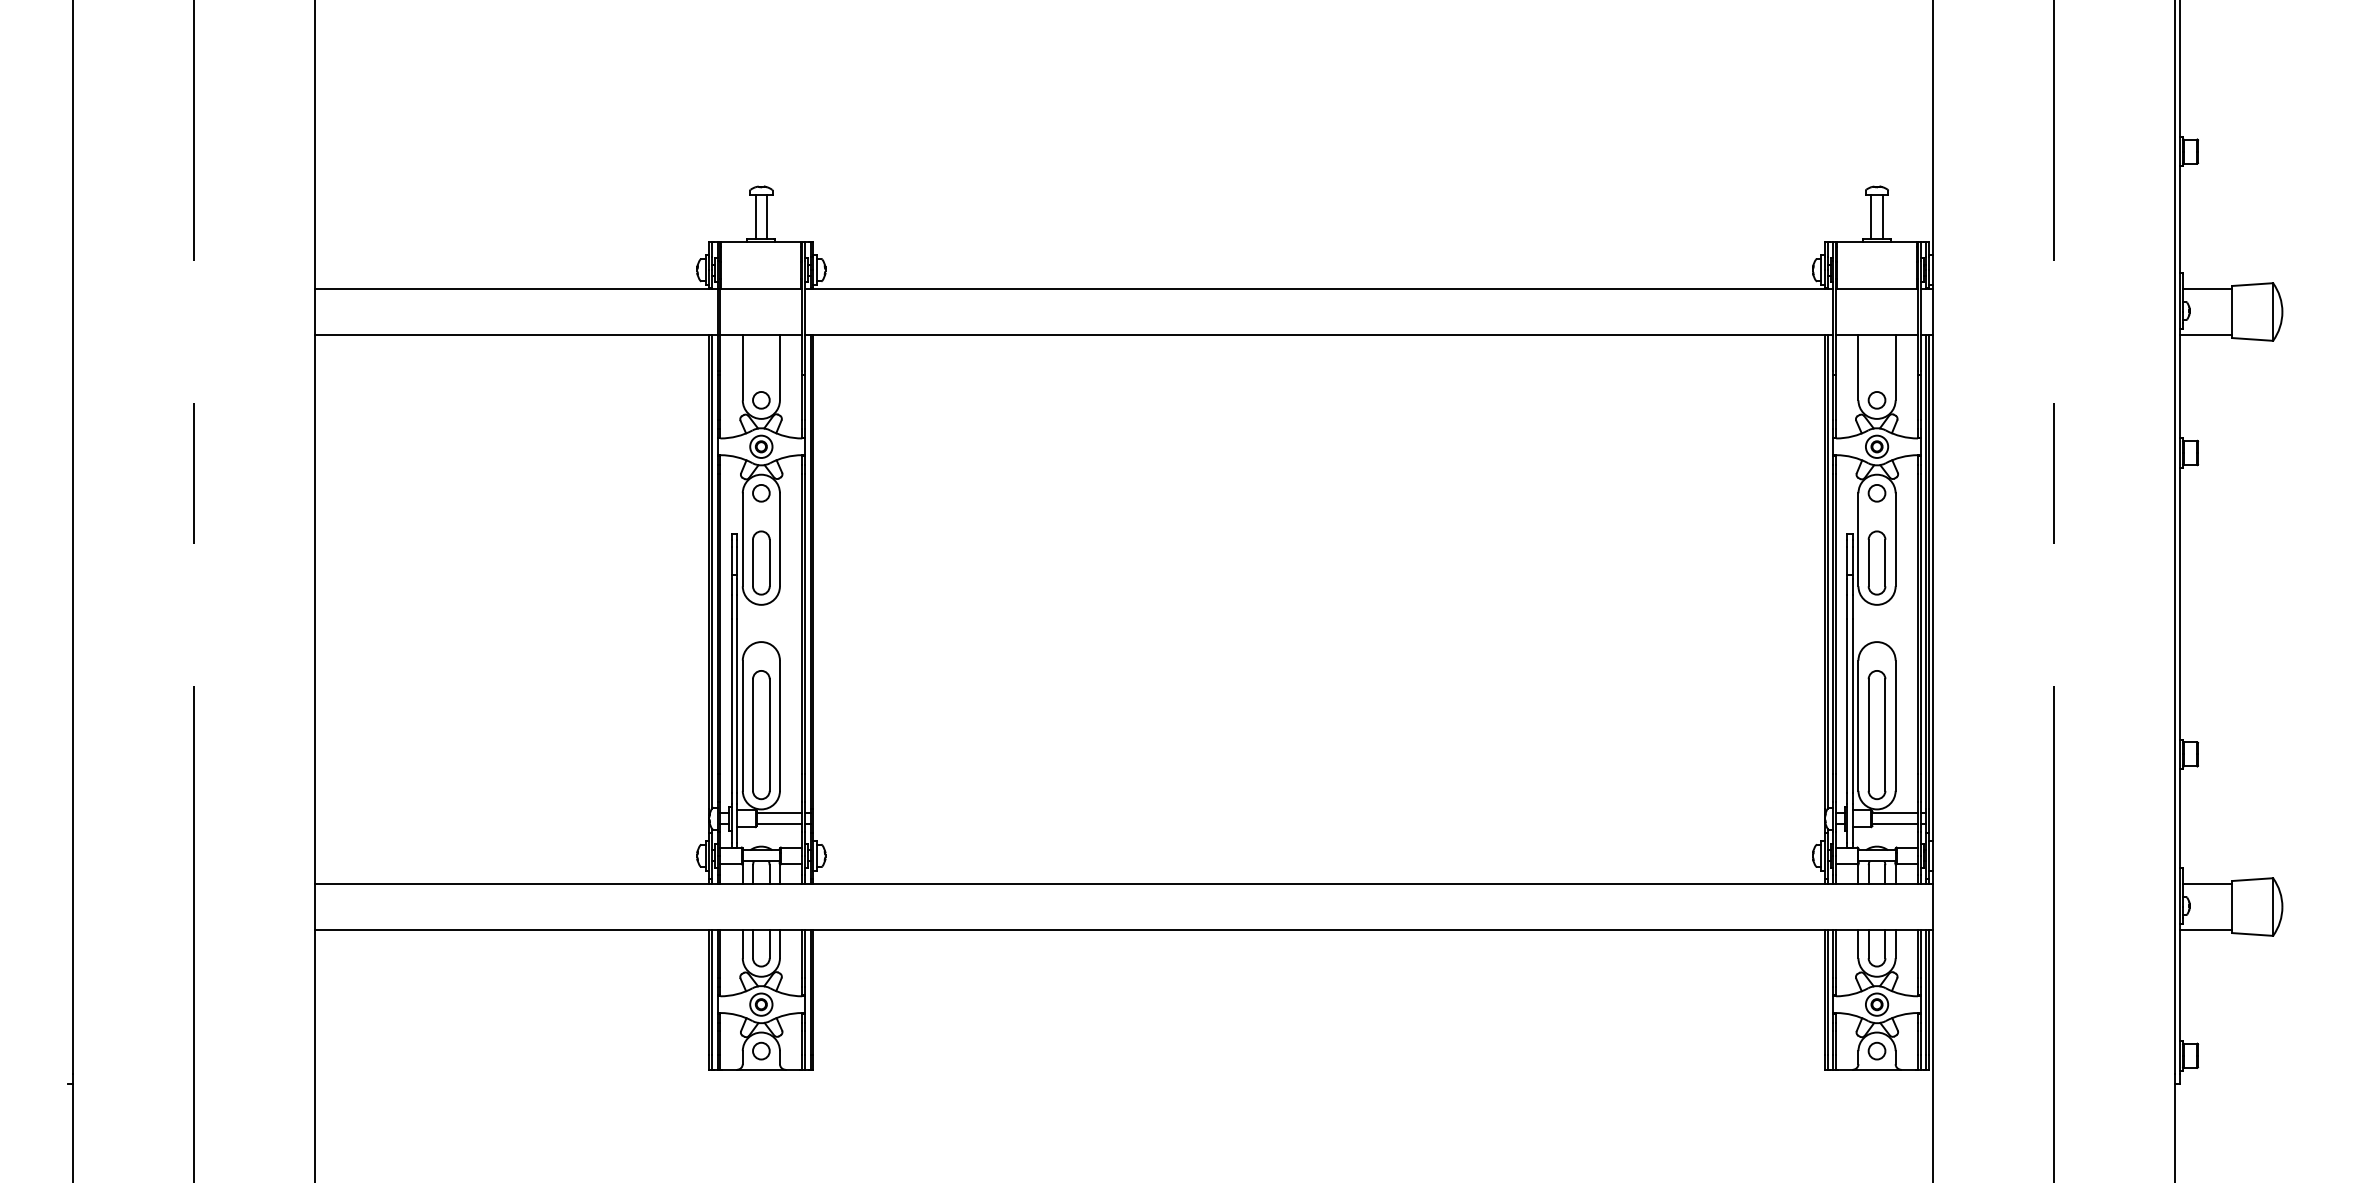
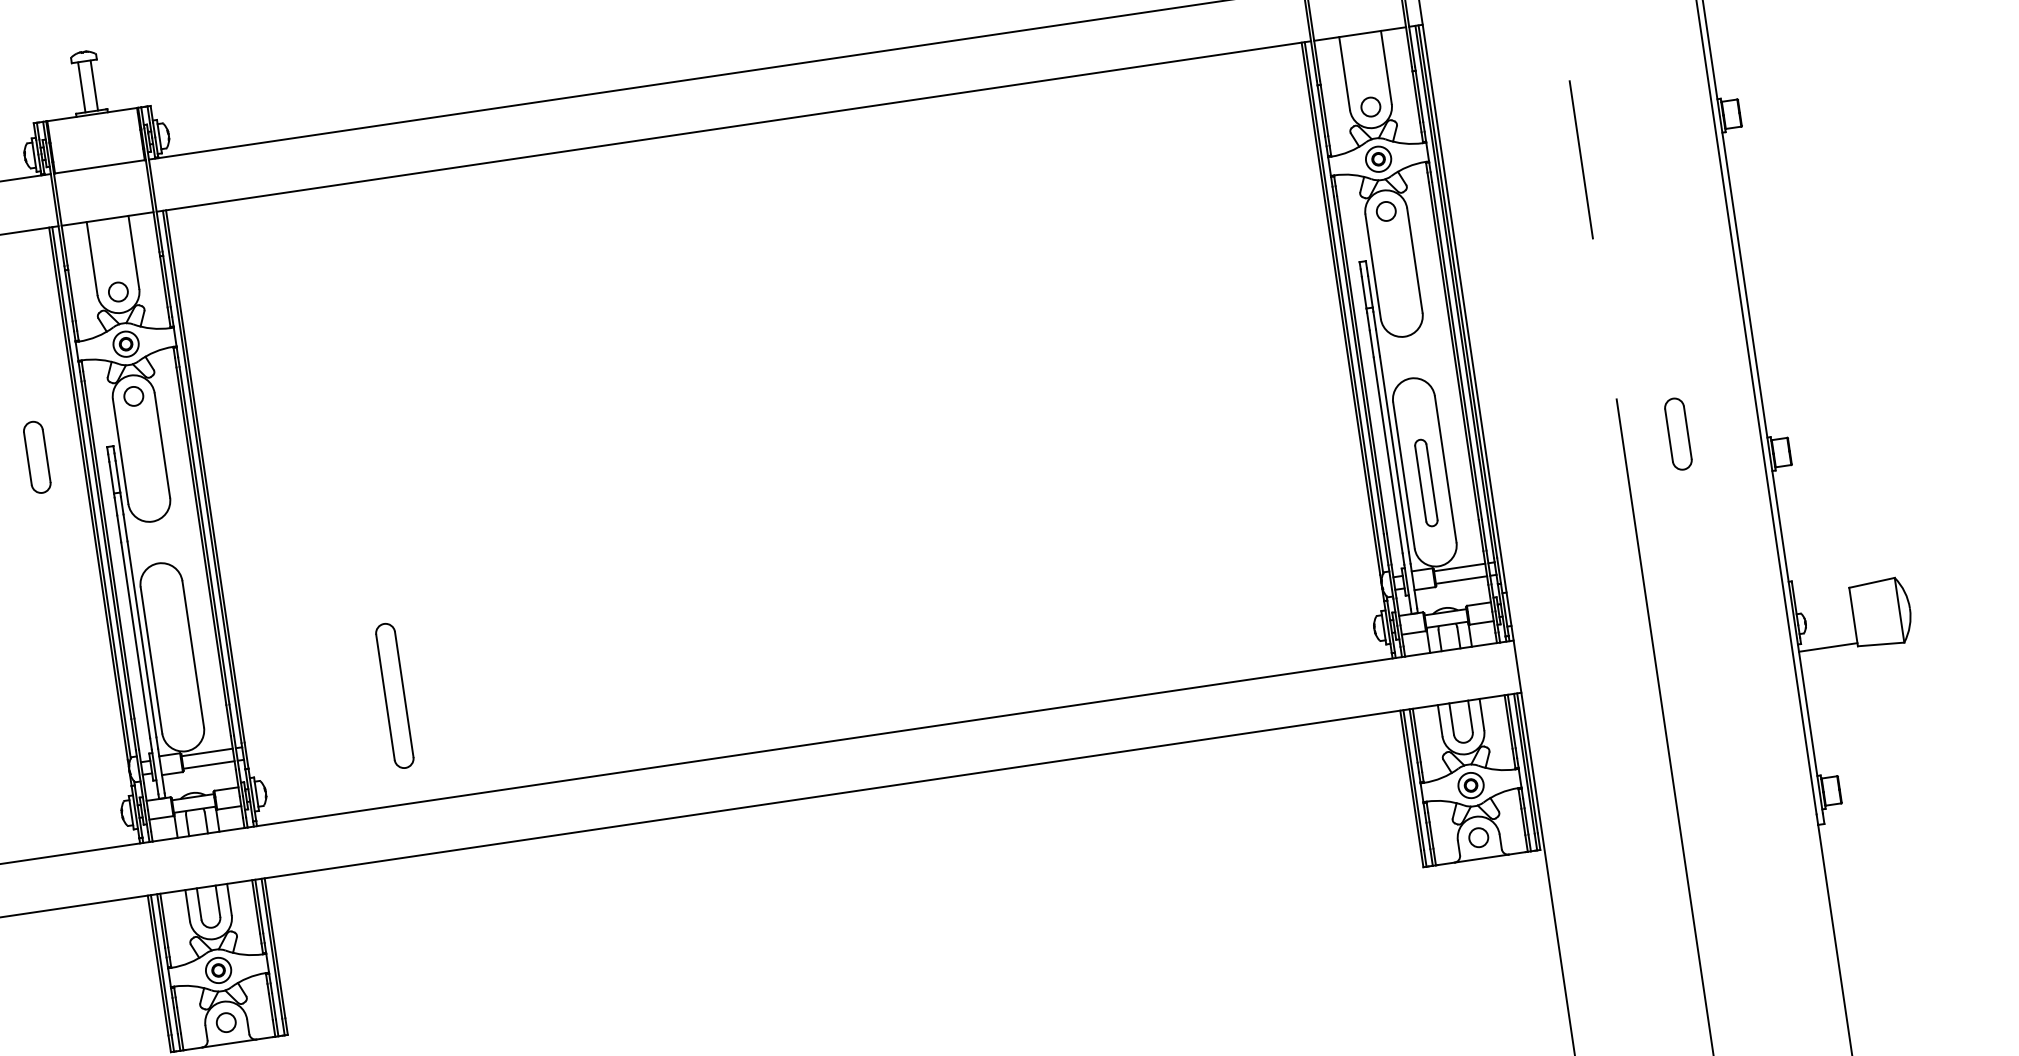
part: (761, 562) -> (37, 456), moved
part: (1876, 562) -> (1677, 433), moved
part: (761, 735) -> (395, 696), moved
part: (1876, 735) -> (1425, 483), size x0.6
line: (2207, 883) -> (1821, 594), removed

